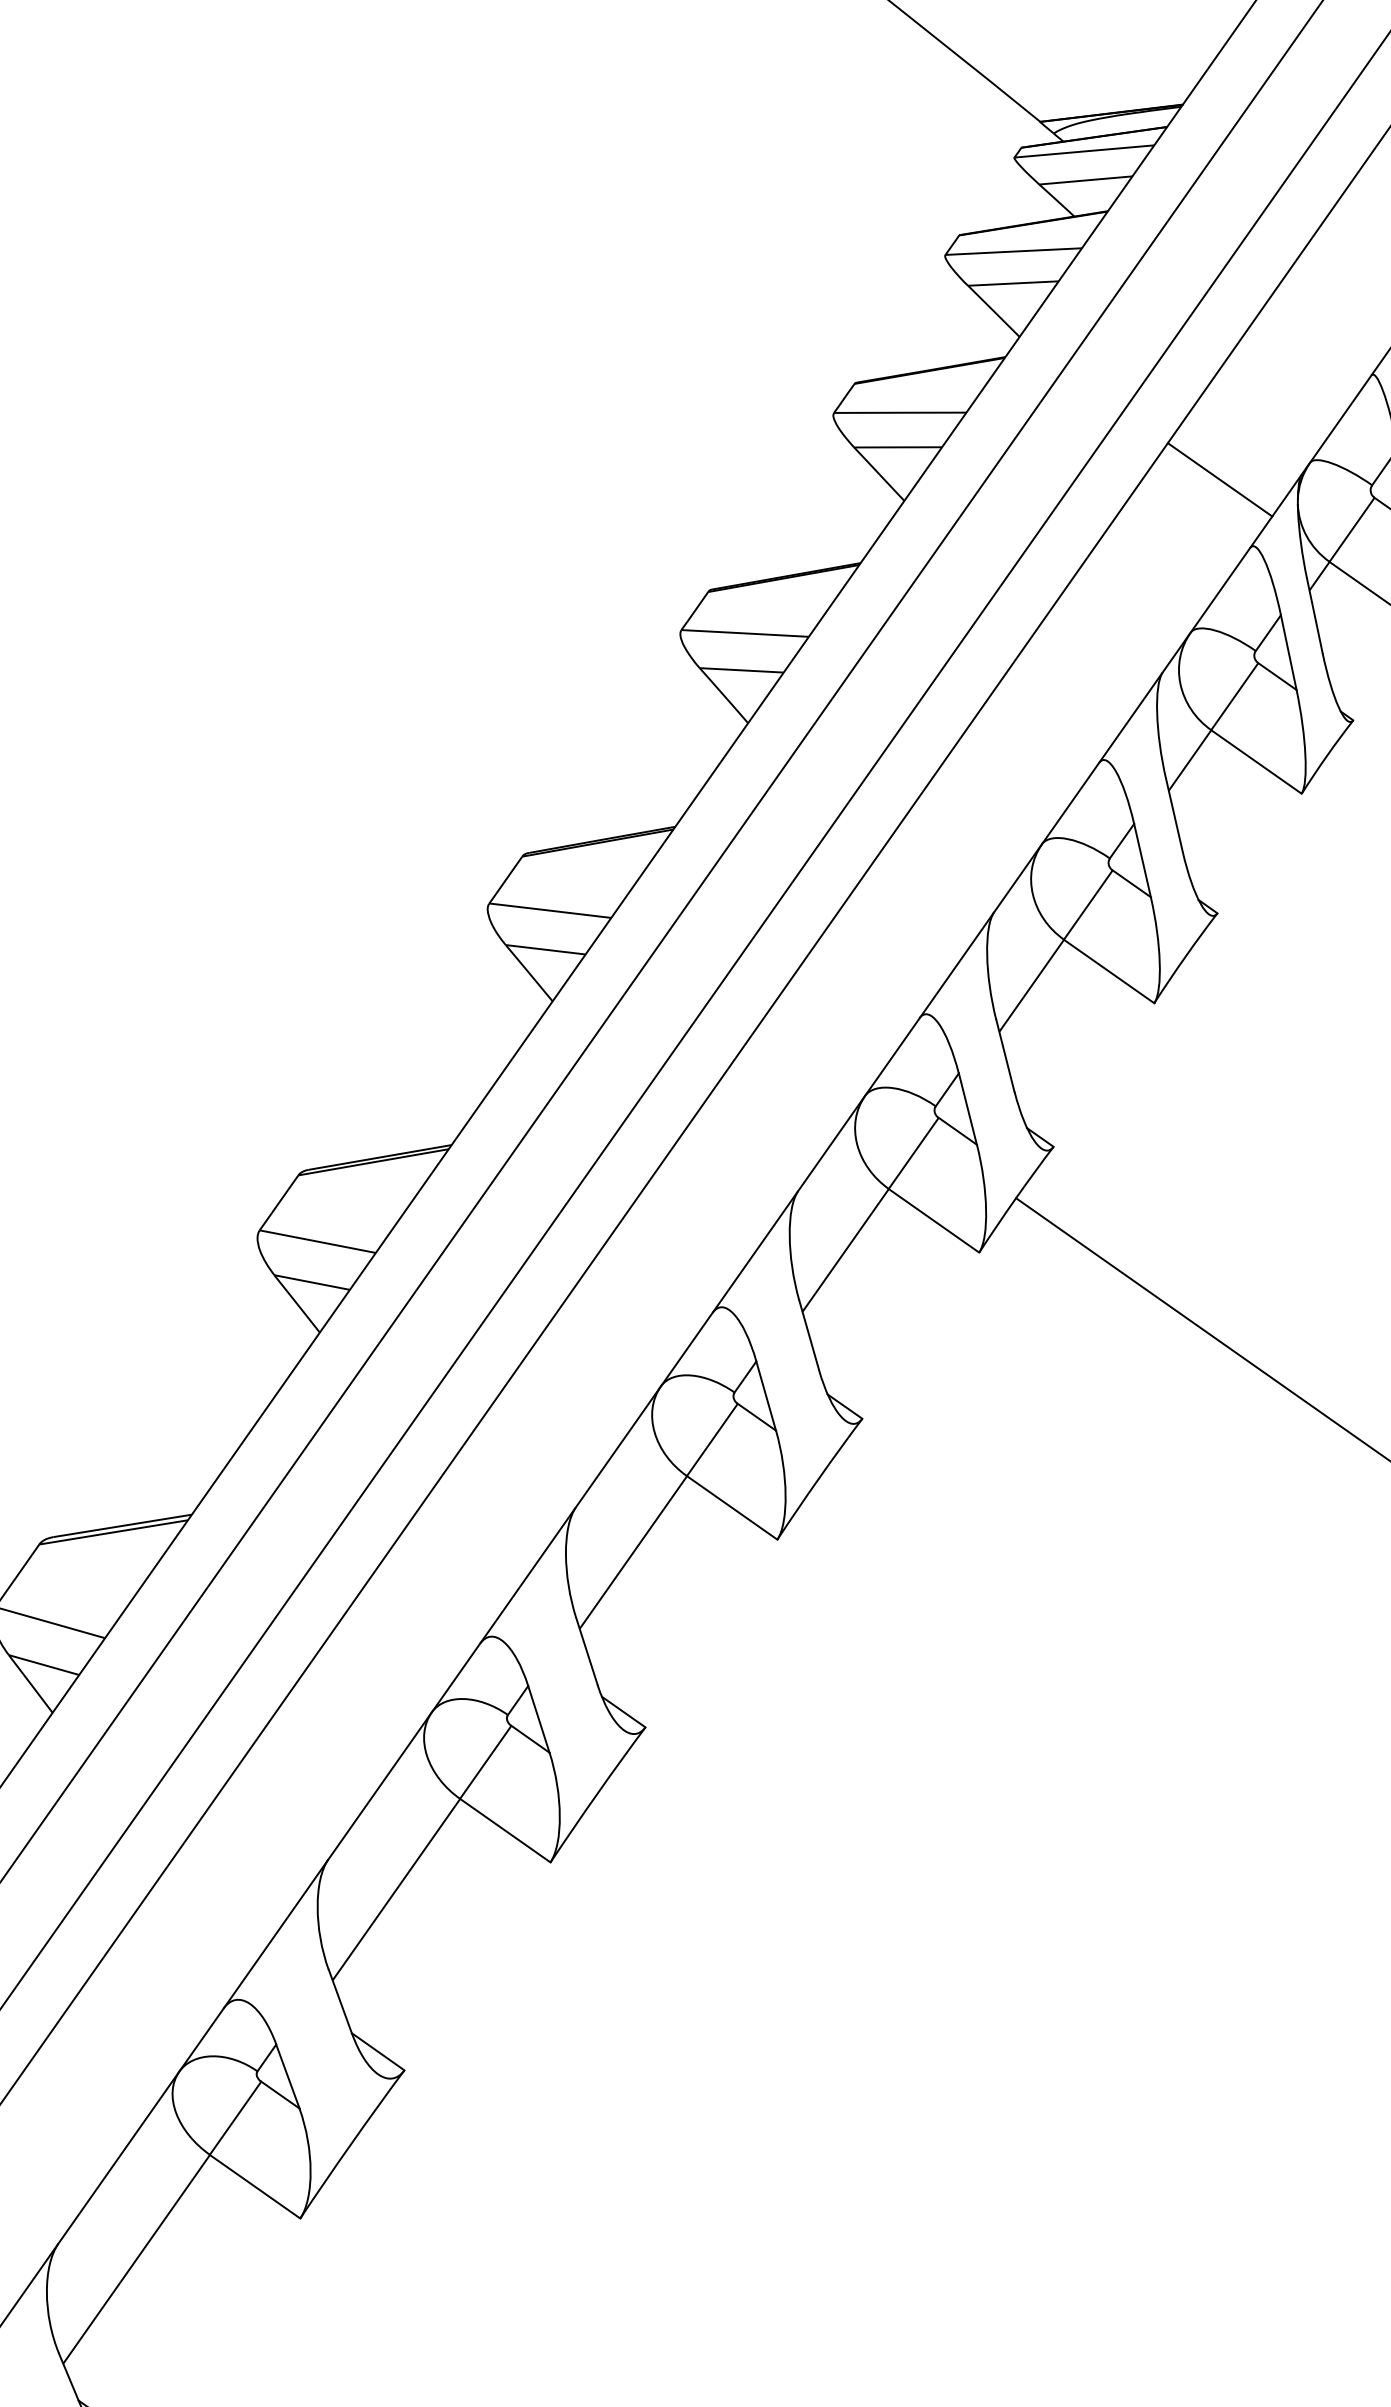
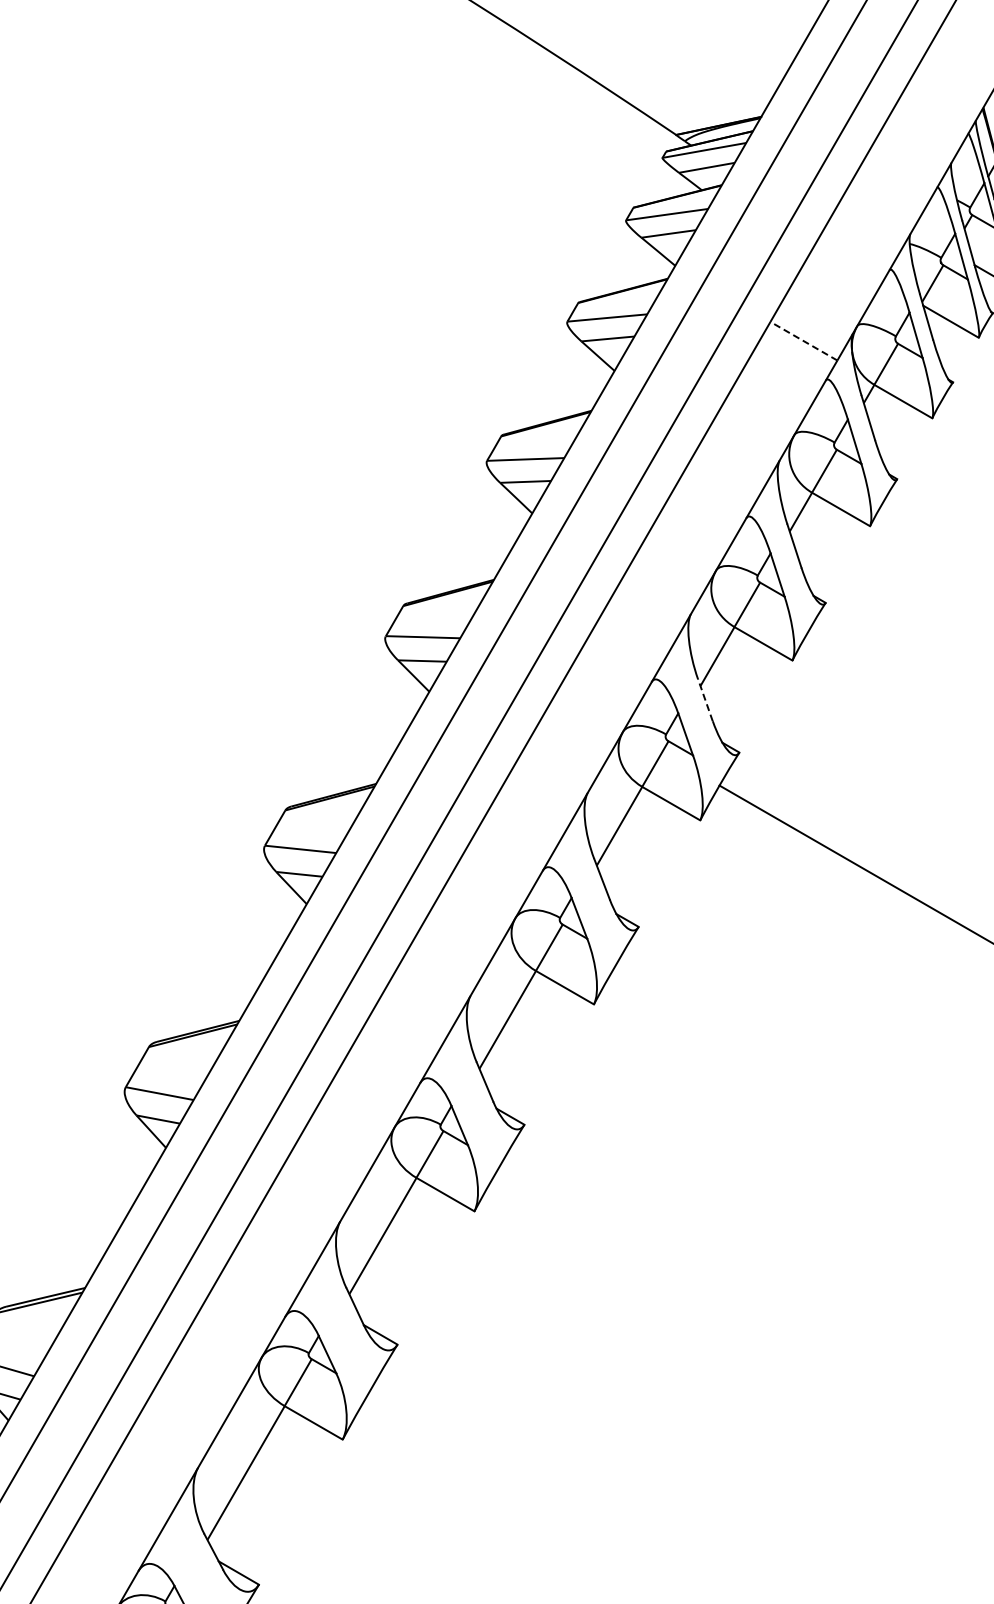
line: (1219, 480) -> (803, 341), solid -> dashed
line: (1005, 1054) -> (705, 699), solid -> dashed

